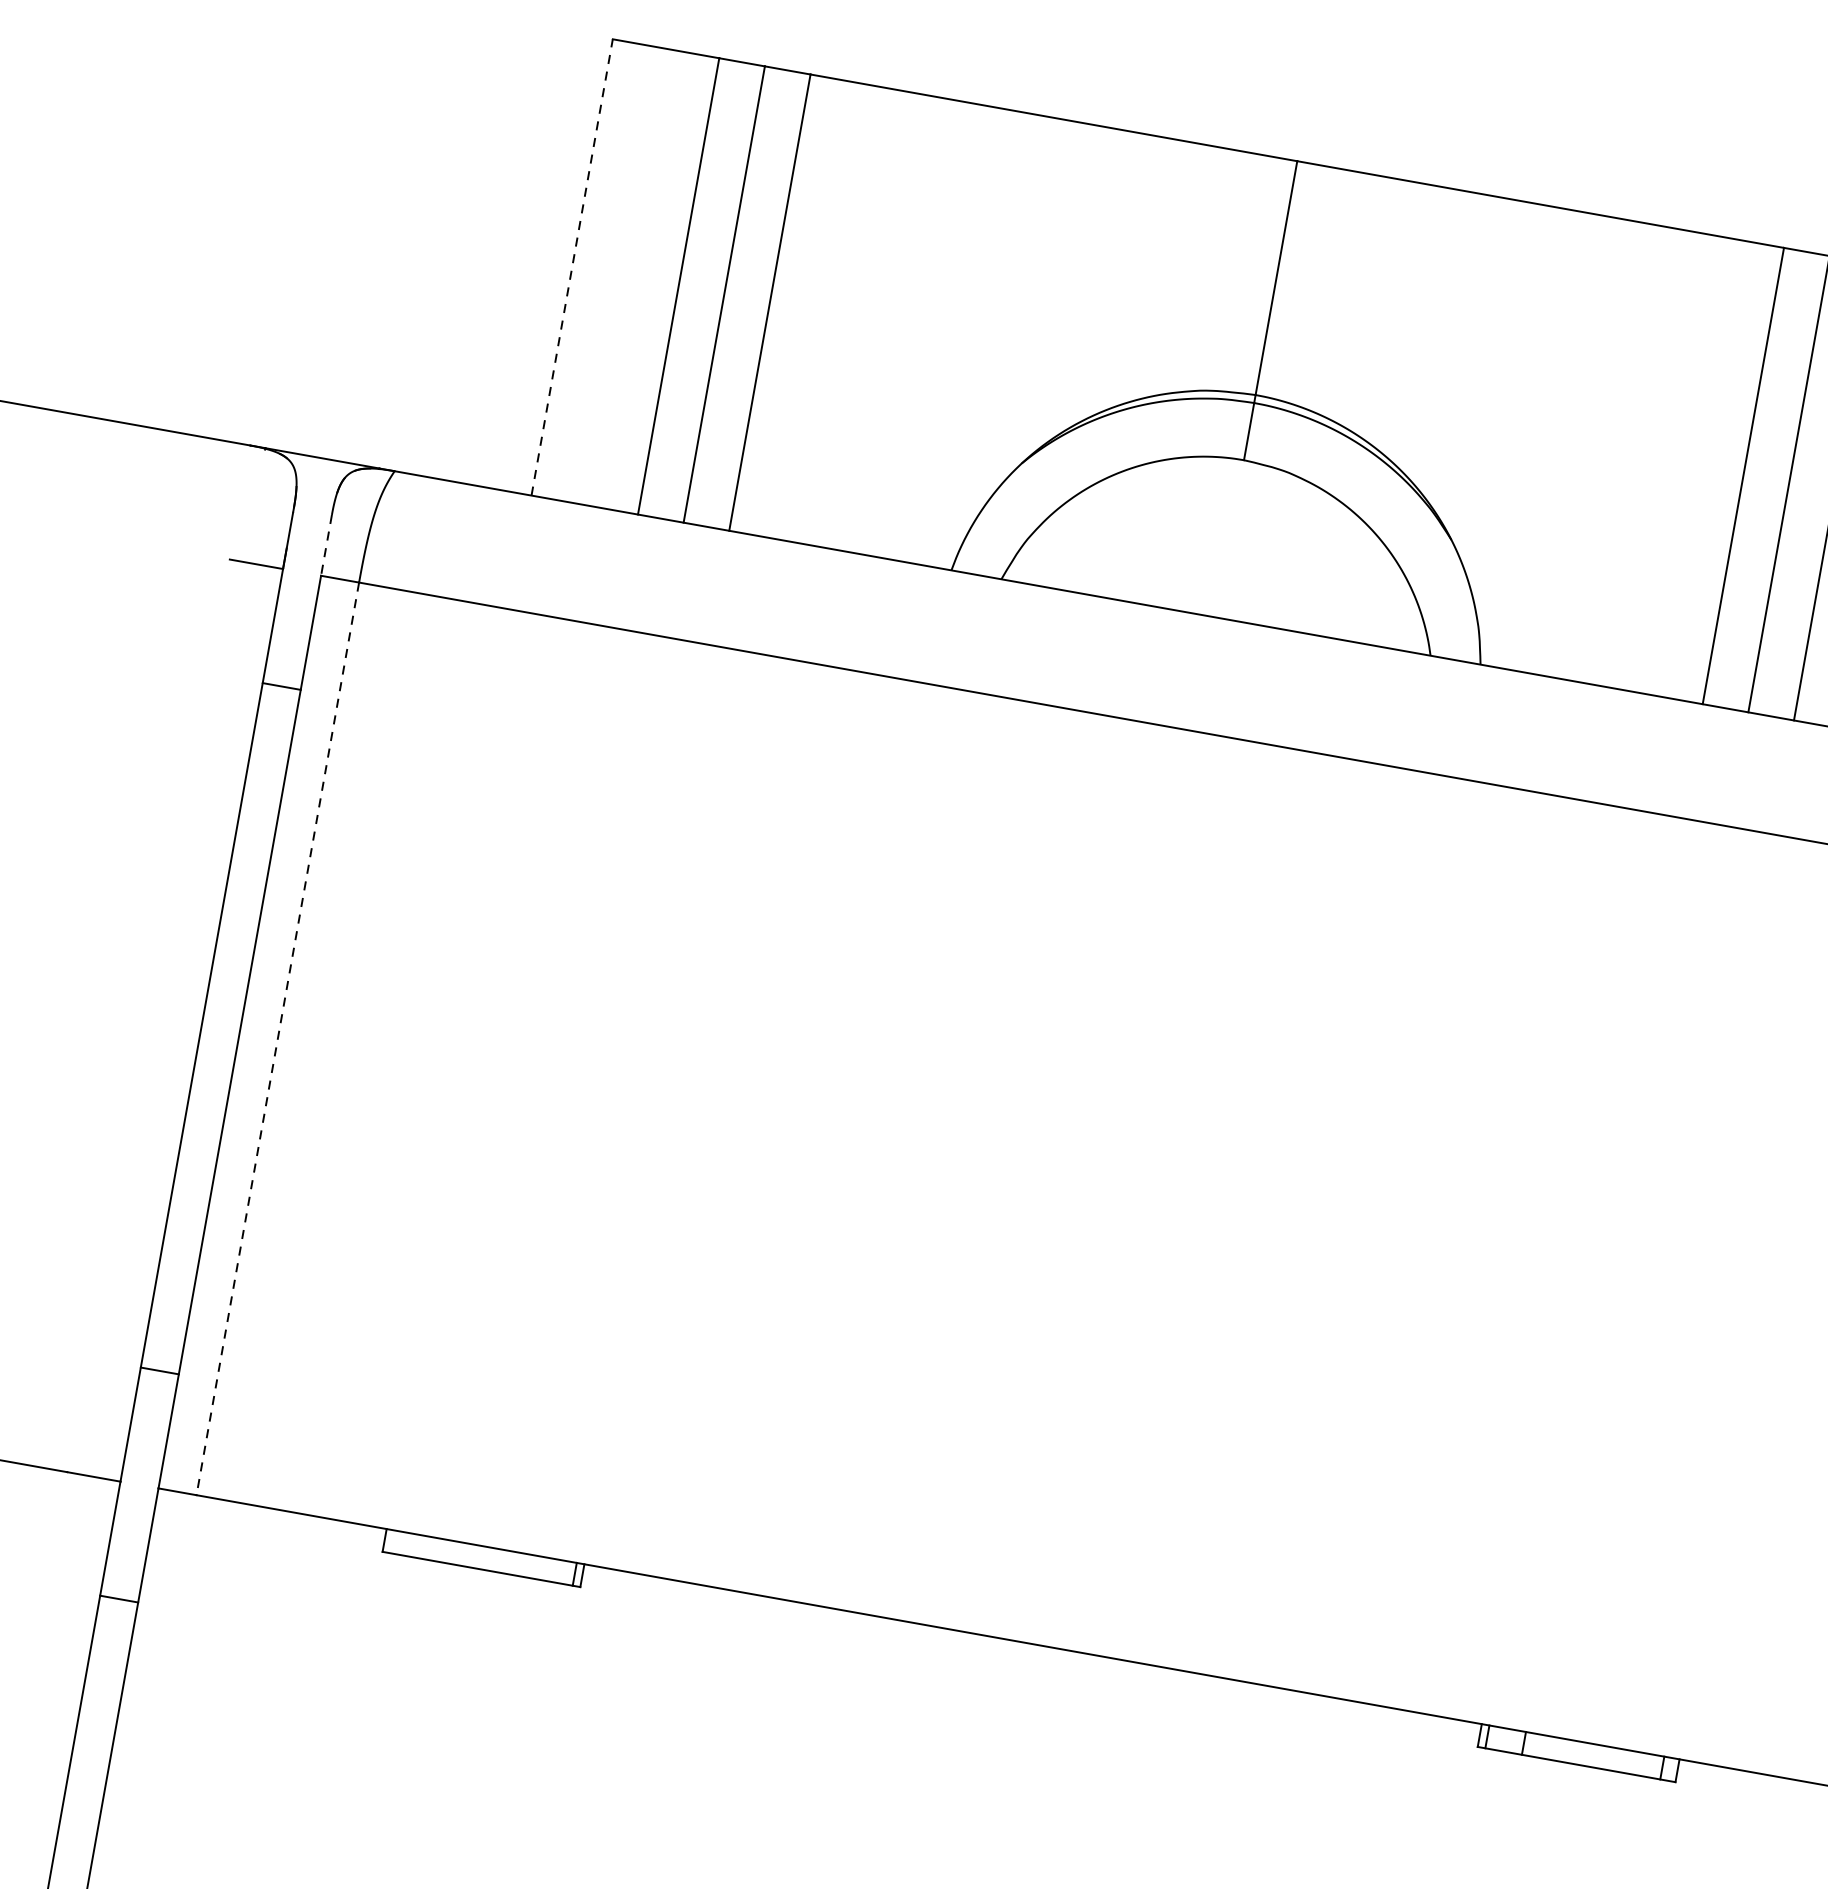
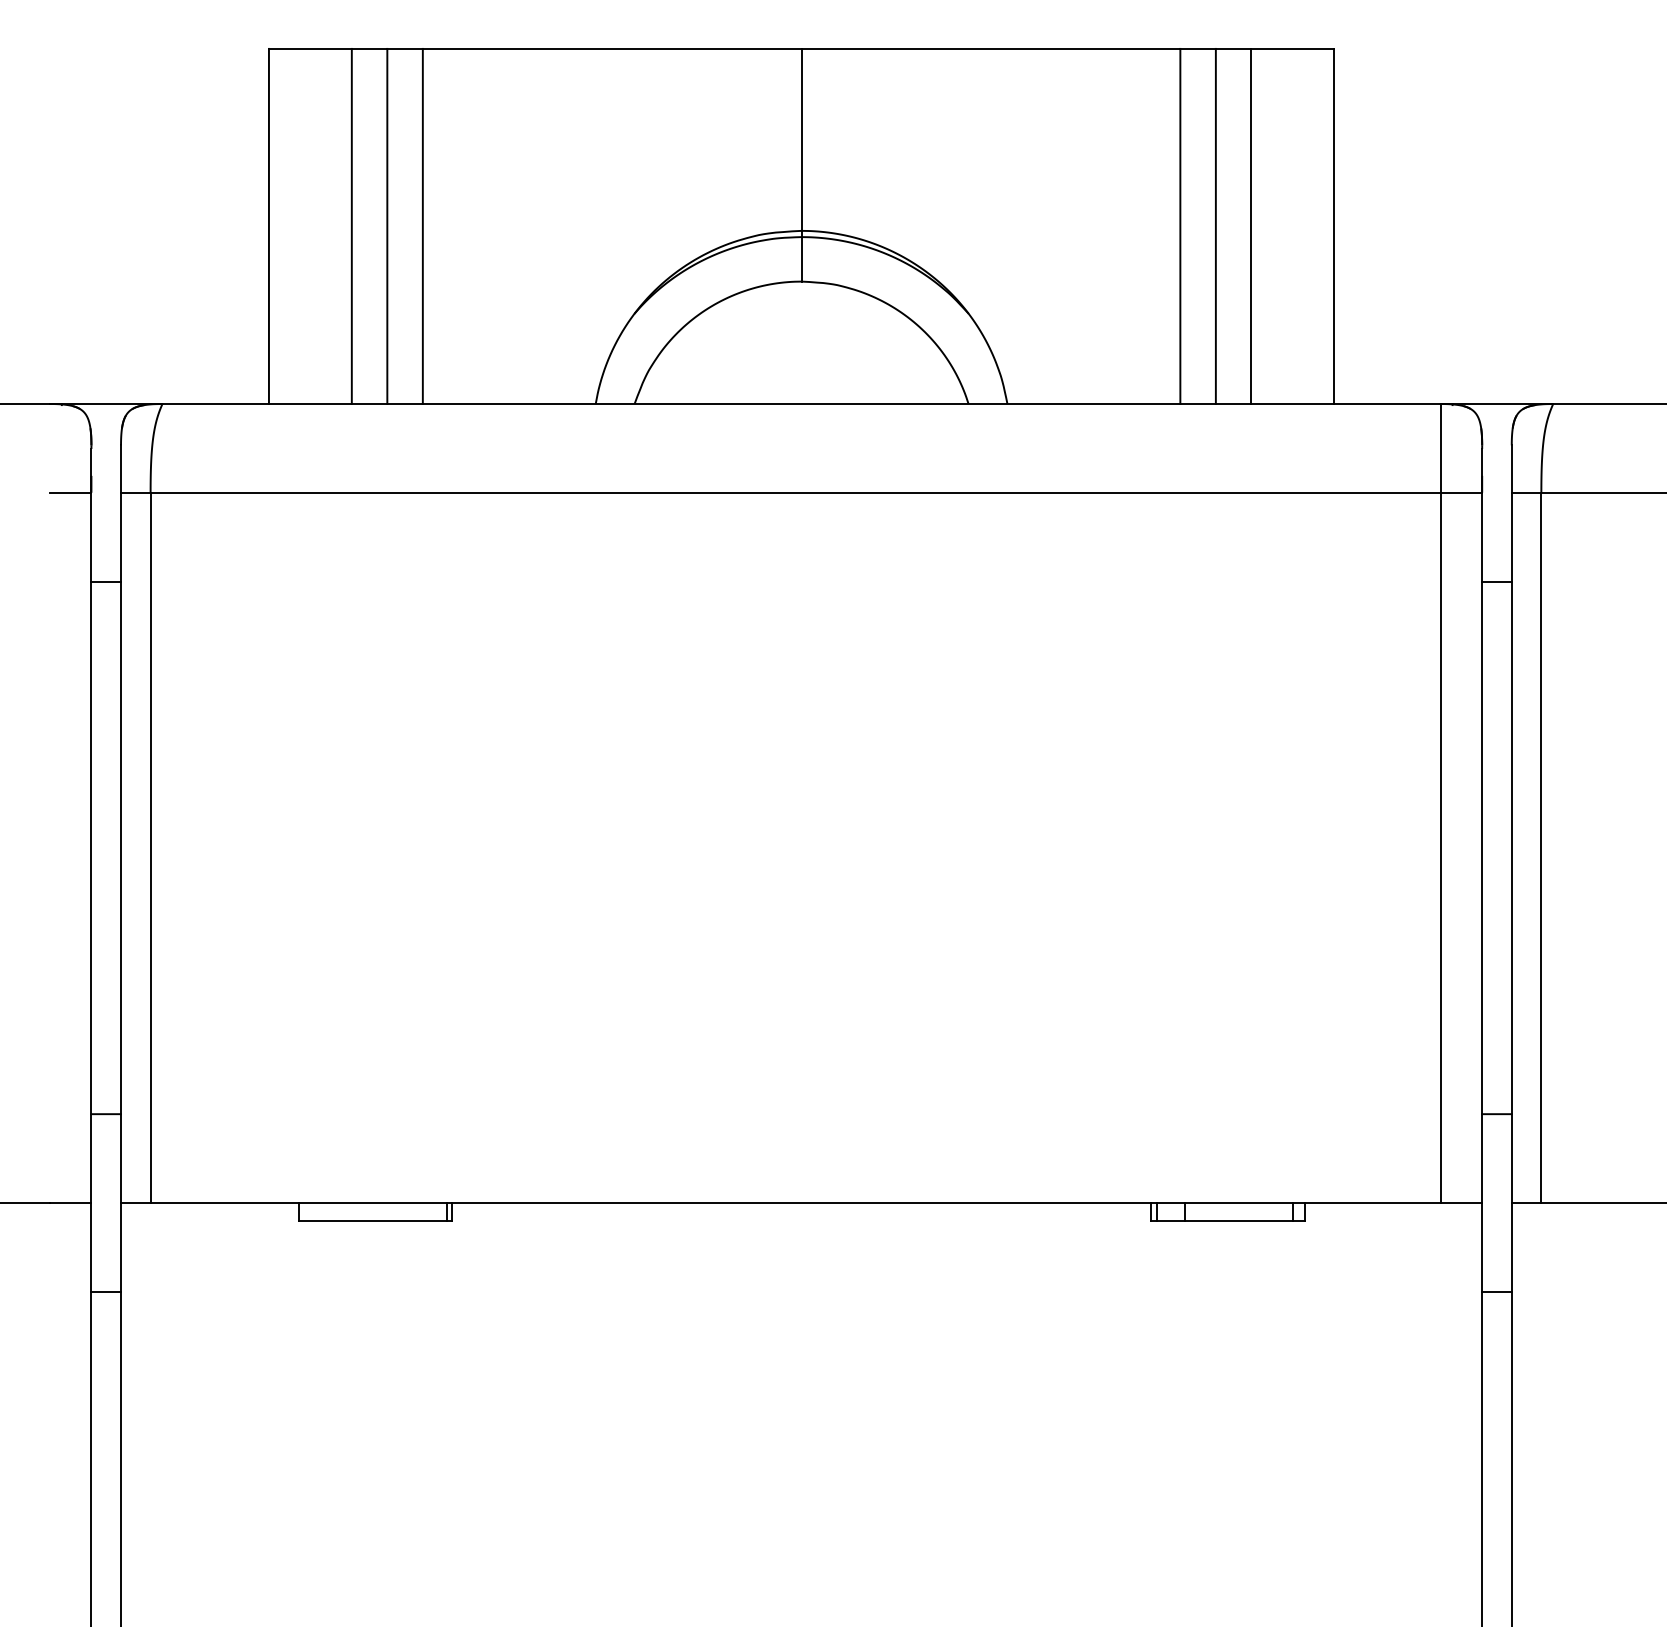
line: (571, 267) -> (268, 226), dashed -> solid
line: (327, 546) -> (121, 469), dashed -> solid
line: (277, 1039) -> (150, 848), dashed -> solid

